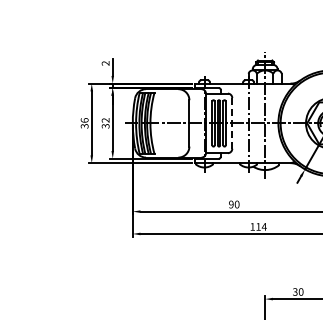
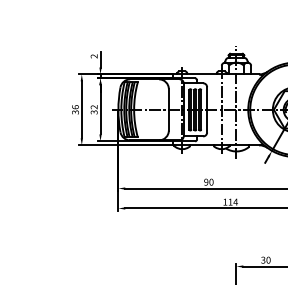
line: (232, 122) -> (207, 109), dashed -> solid

